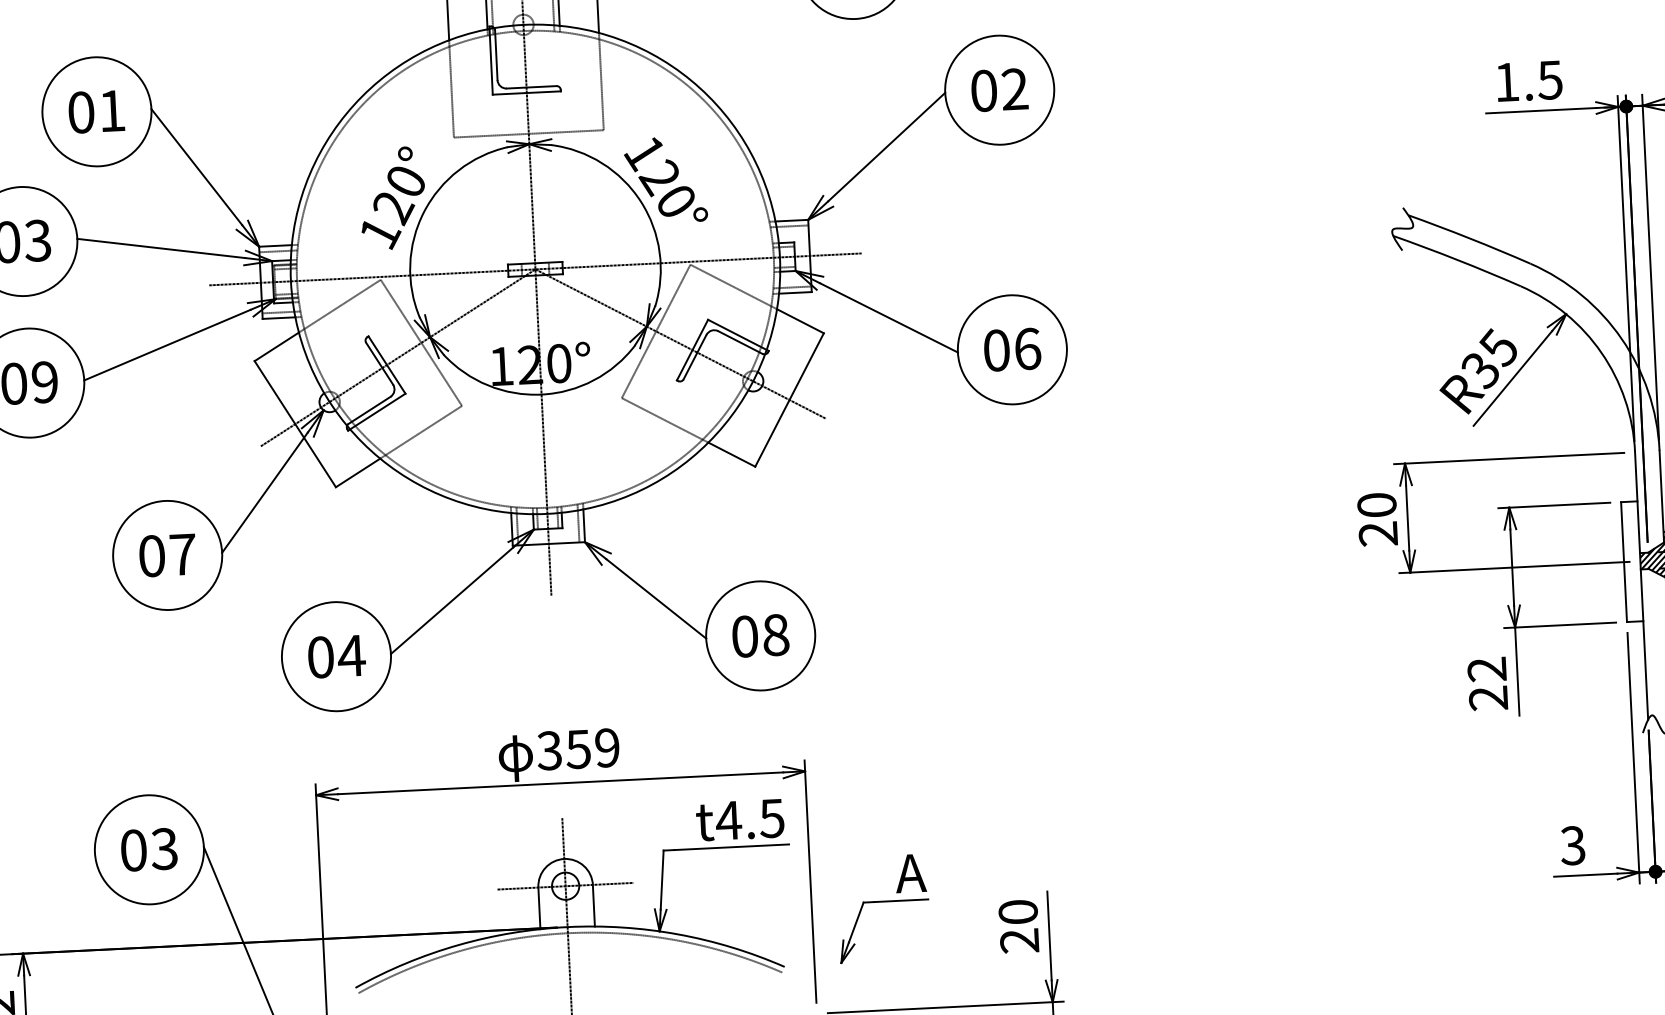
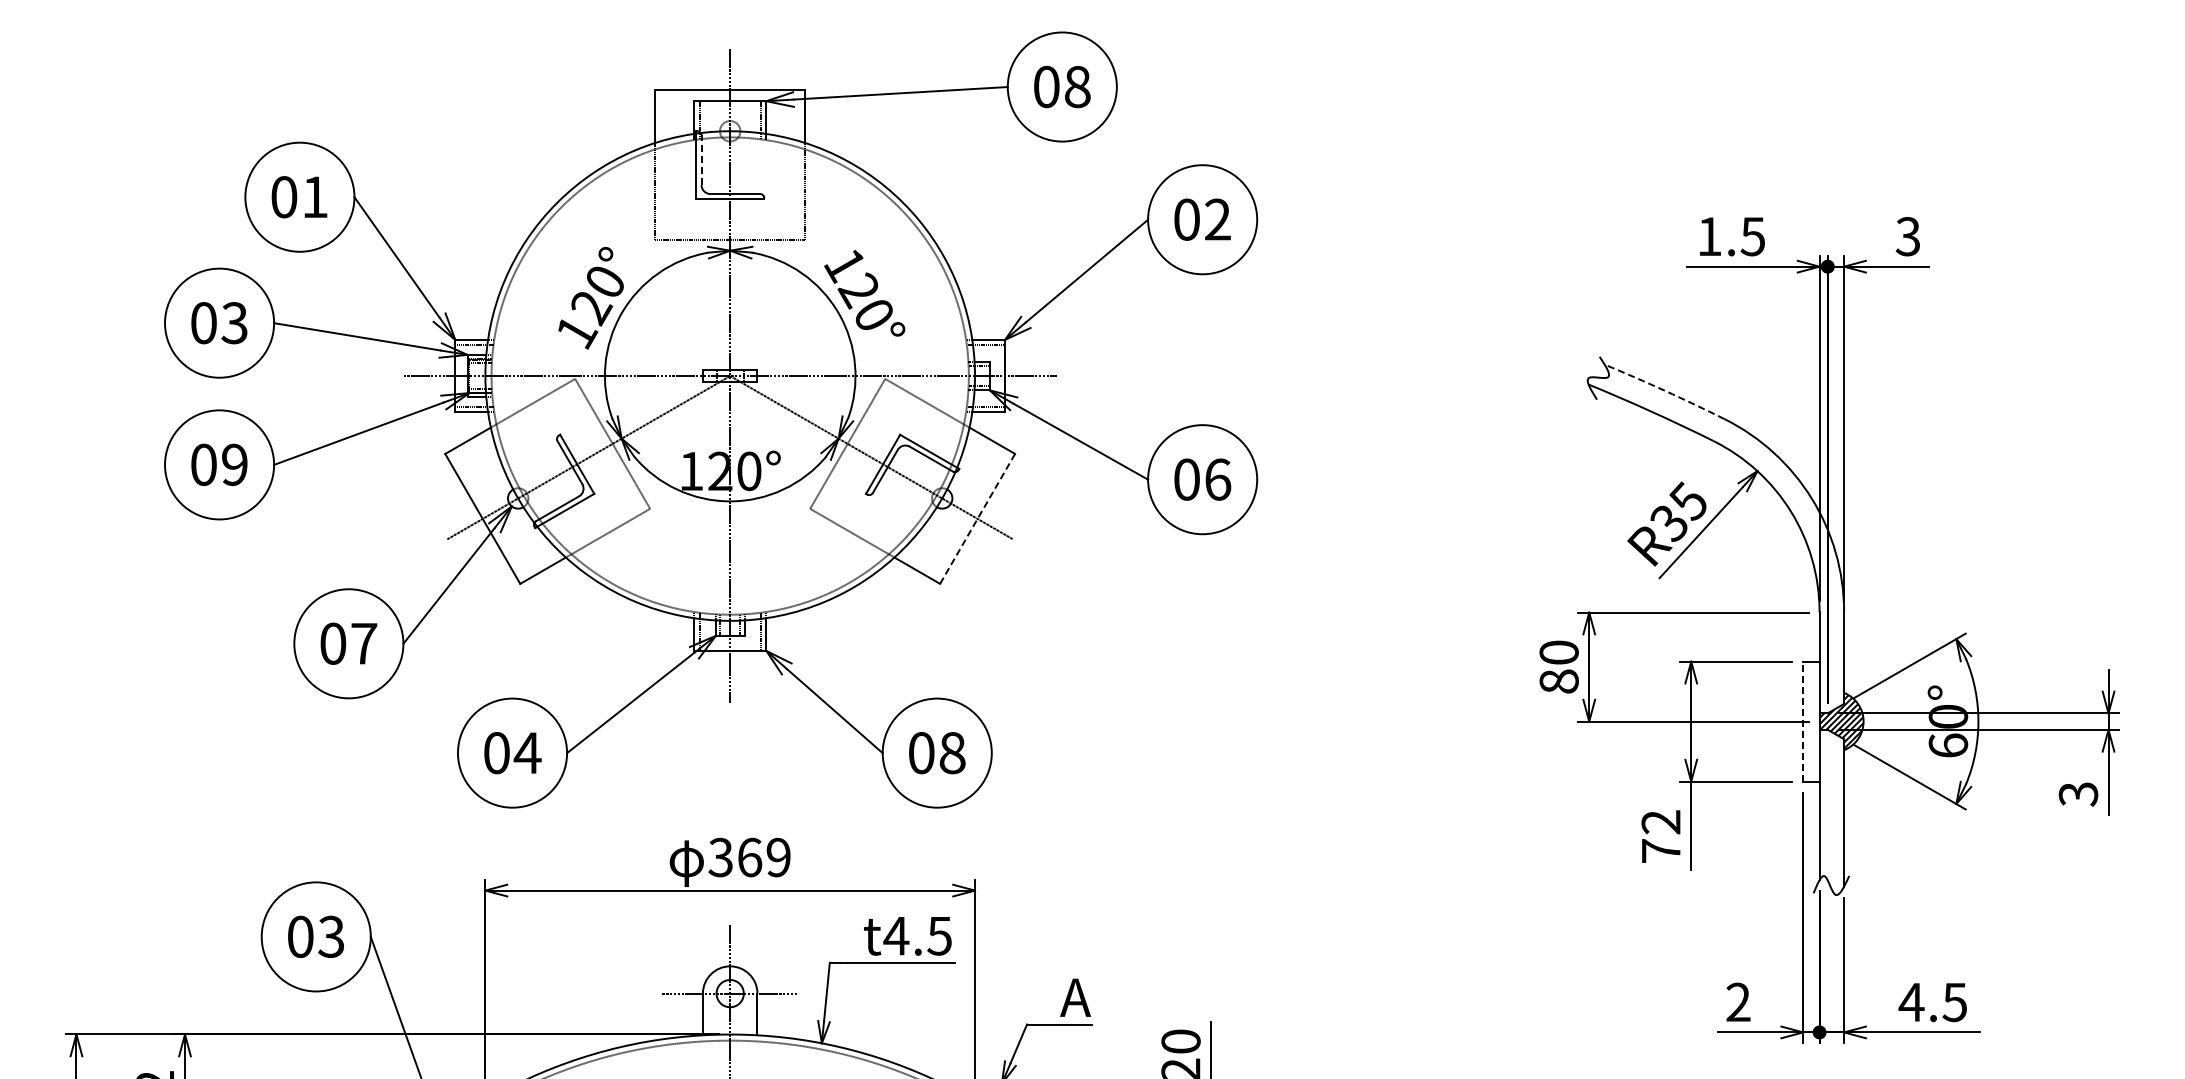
line: (496, 55) -> (701, 160), solid -> dashed
arc: (1470, 238) -> (1665, 390), solid -> dashed
line: (789, 400) -> (977, 519), solid -> dashed
text: (1377, 534) -> (1558, 681), 20 -> 80
line: (1624, 562) -> (1803, 721), solid -> dashed
text: (1487, 698) -> (1660, 851), 22 -> 72
text: (578, 749) -> (749, 857), 359 -> 369
text: (1573, 845) -> (1738, 1002), 3 -> 2

